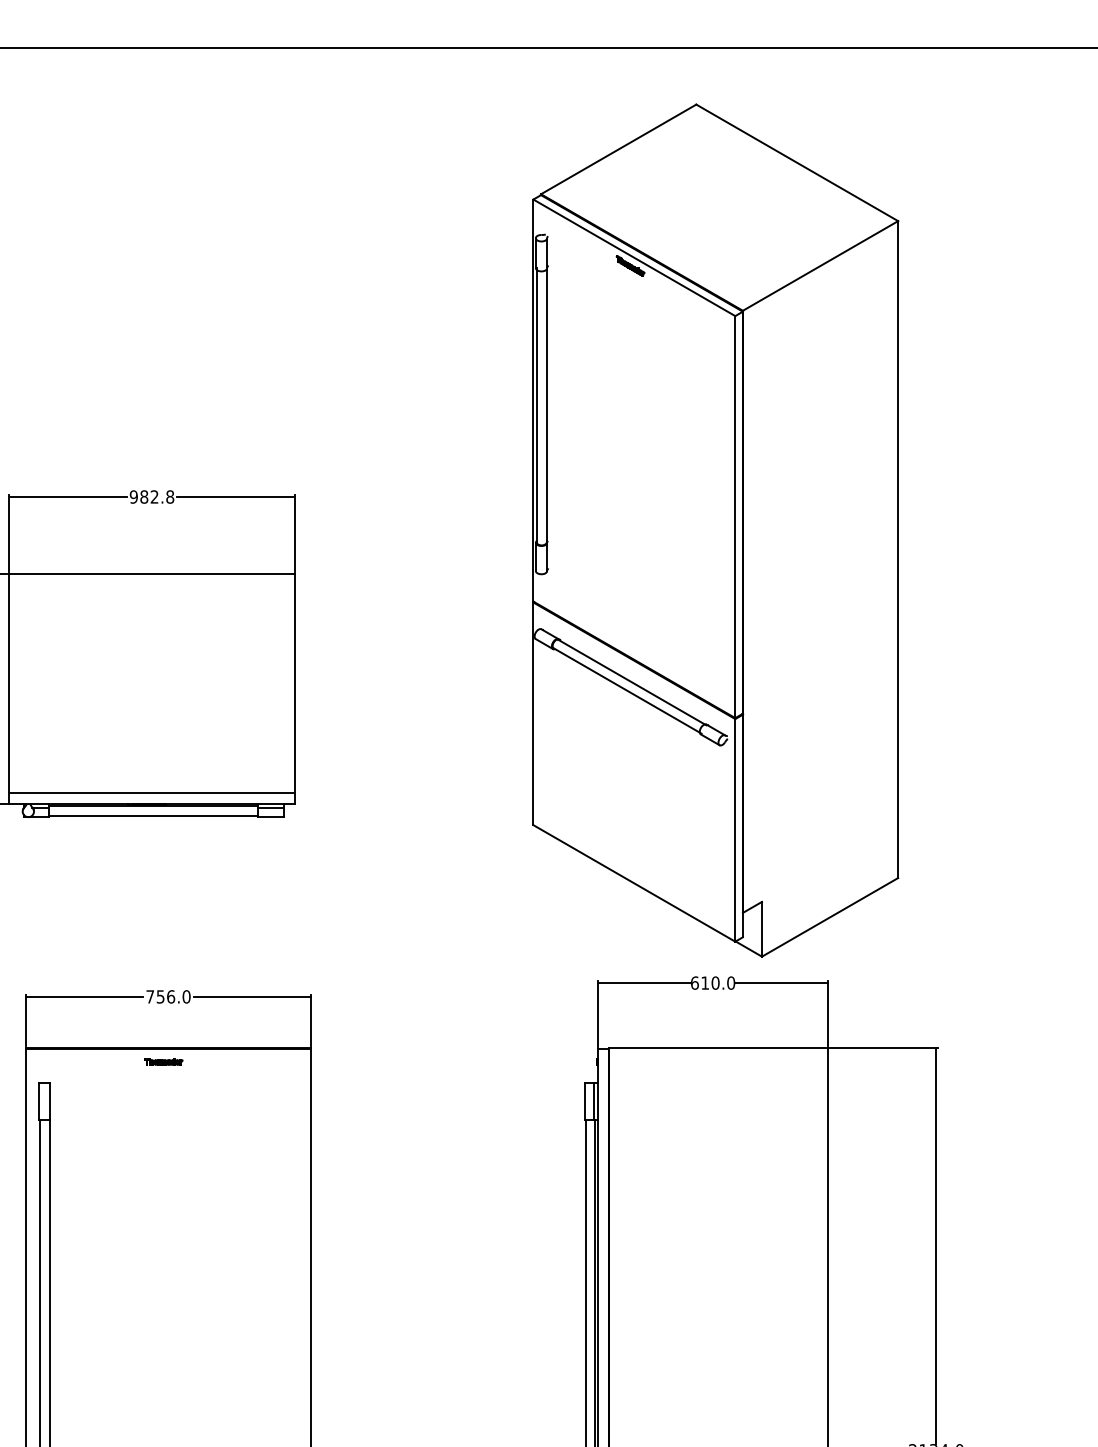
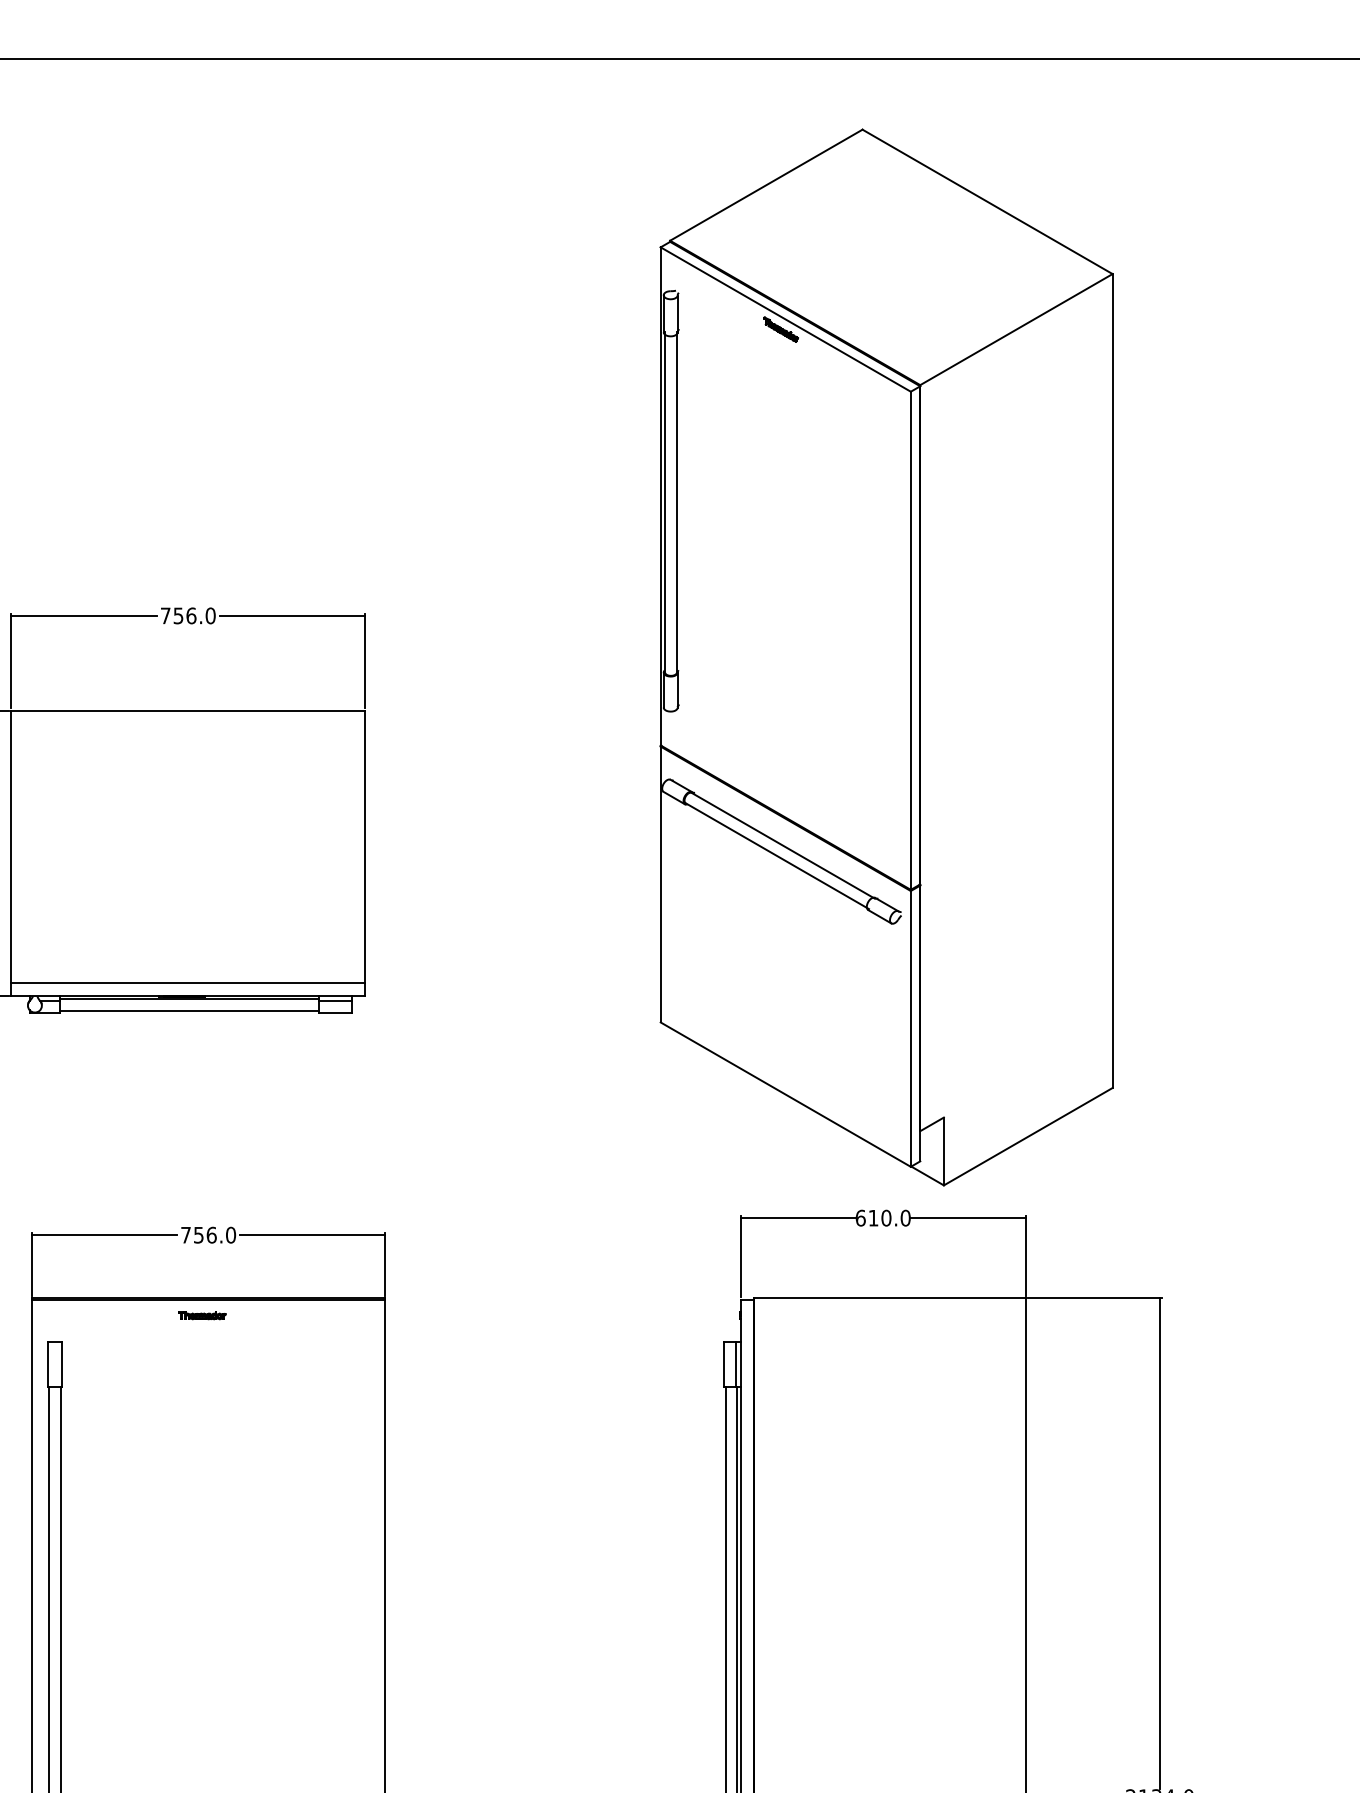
text: (151, 496) -> (187, 615), 982.8 -> 756.0

